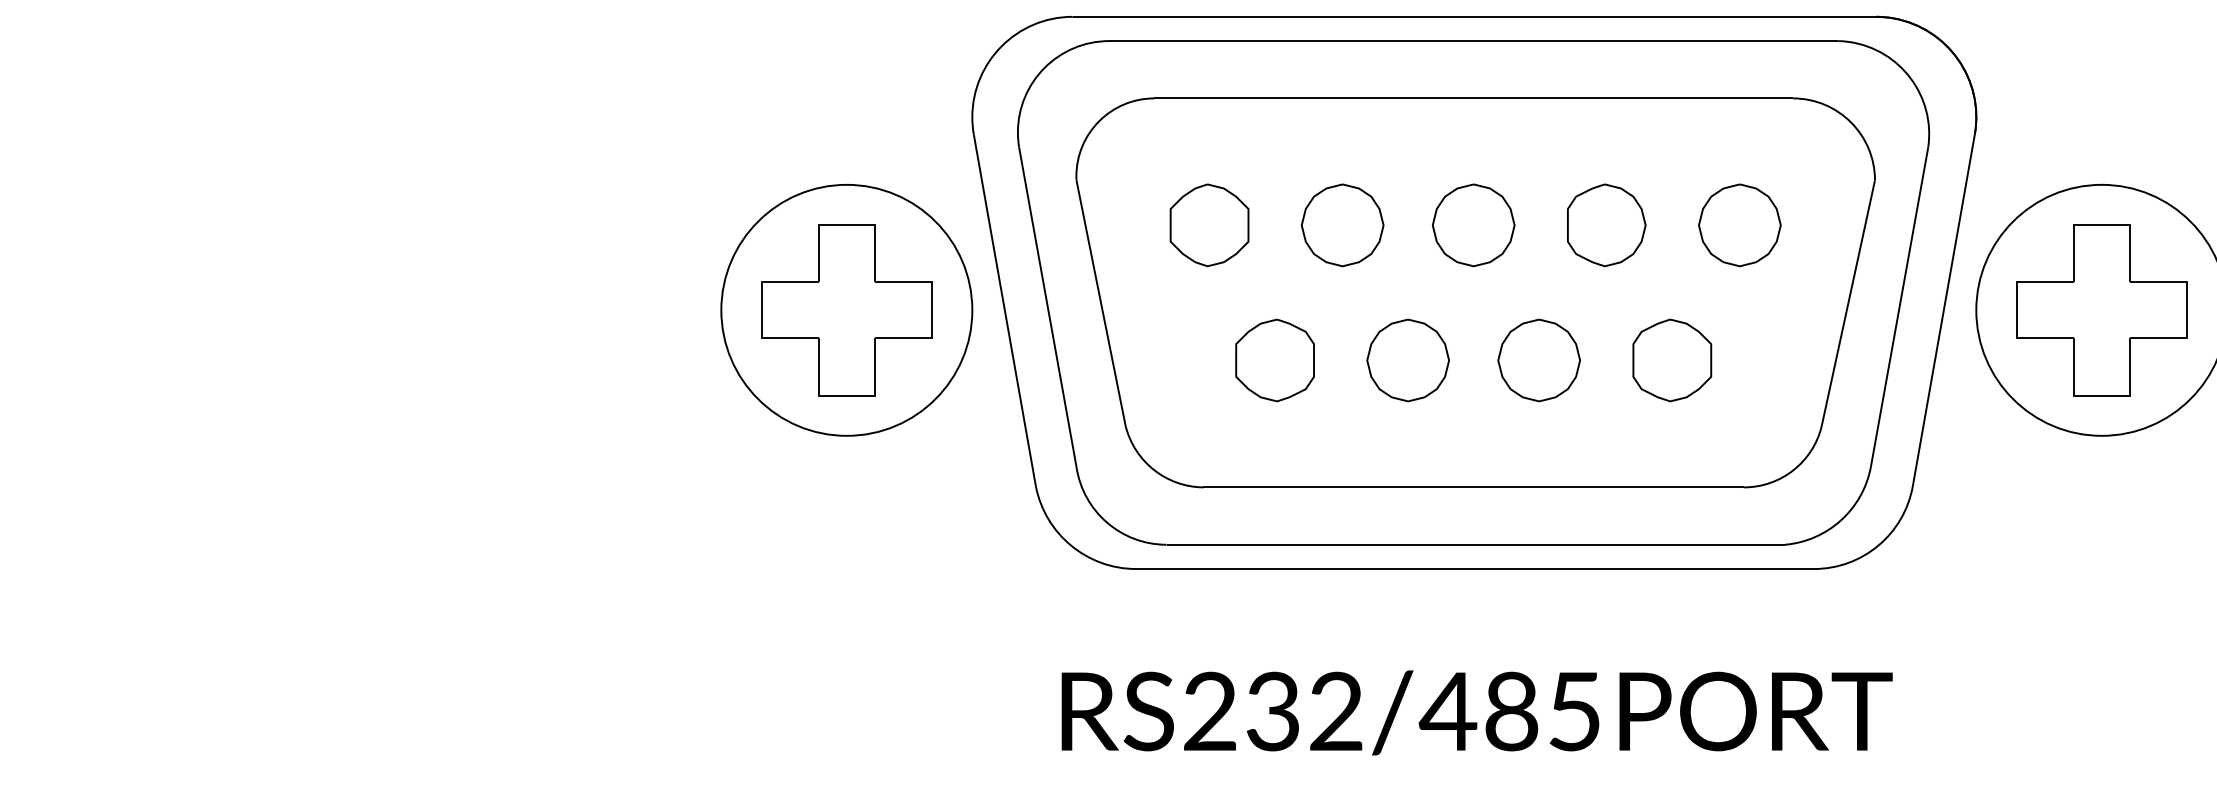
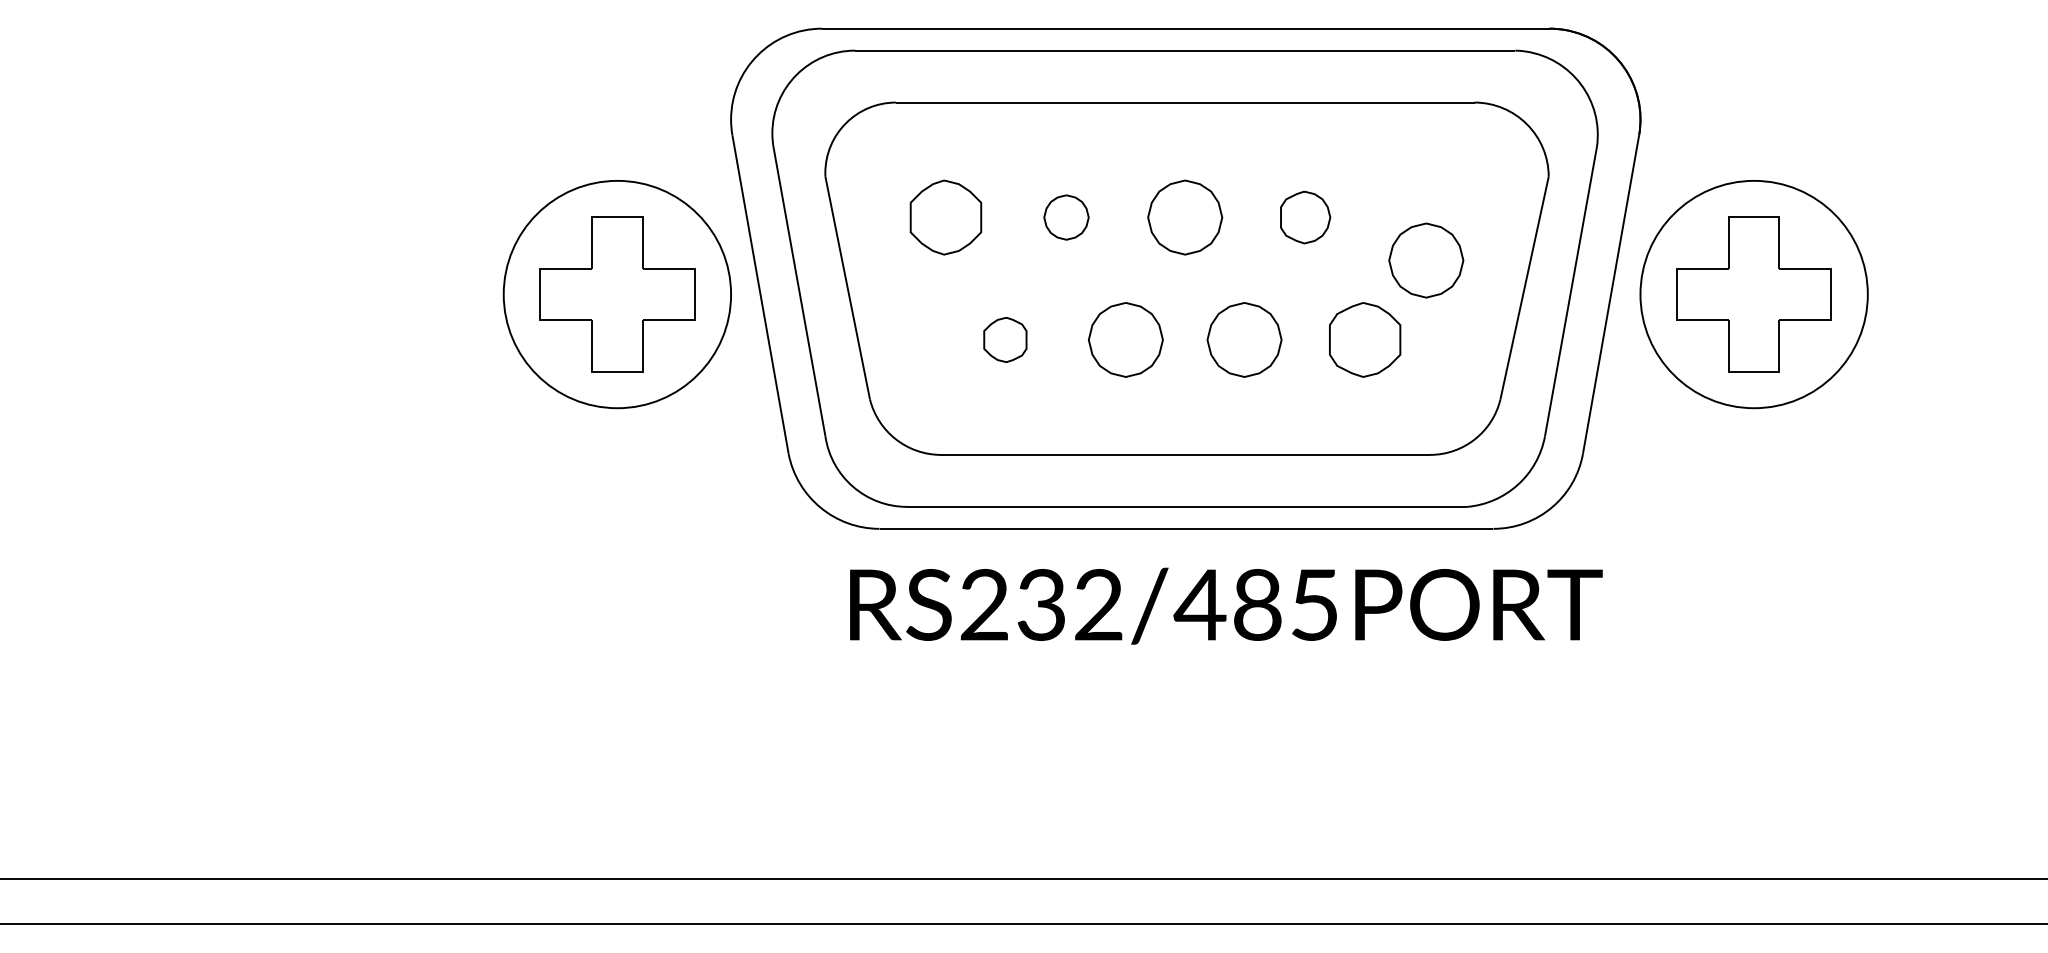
part: (1342, 225) -> (1066, 217), size x0.6
part: (1606, 225) -> (1305, 217), size x0.7
part: (1740, 225) -> (1426, 260), moved
part: (1275, 359) -> (1005, 339), size x0.6
text: (1477, 712) -> (1226, 605), moved

